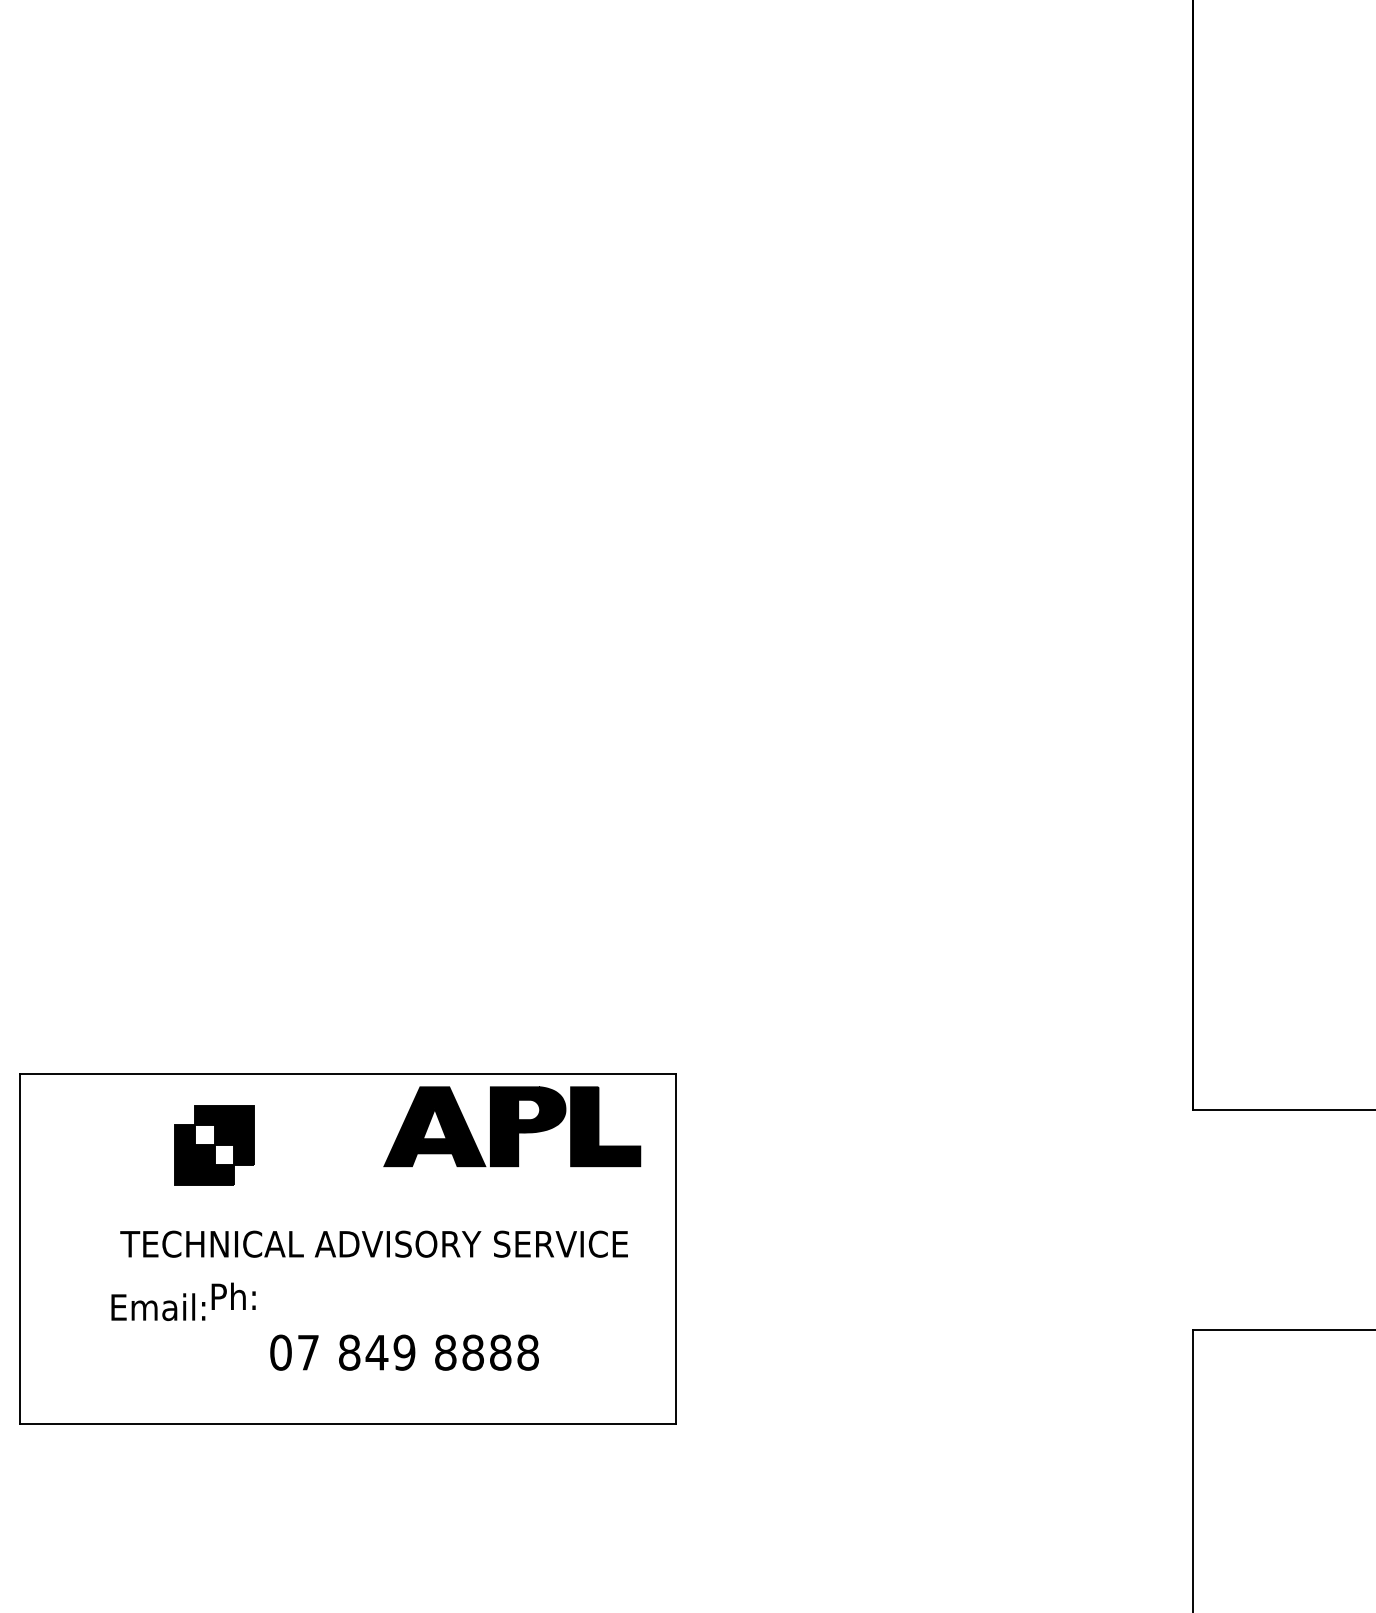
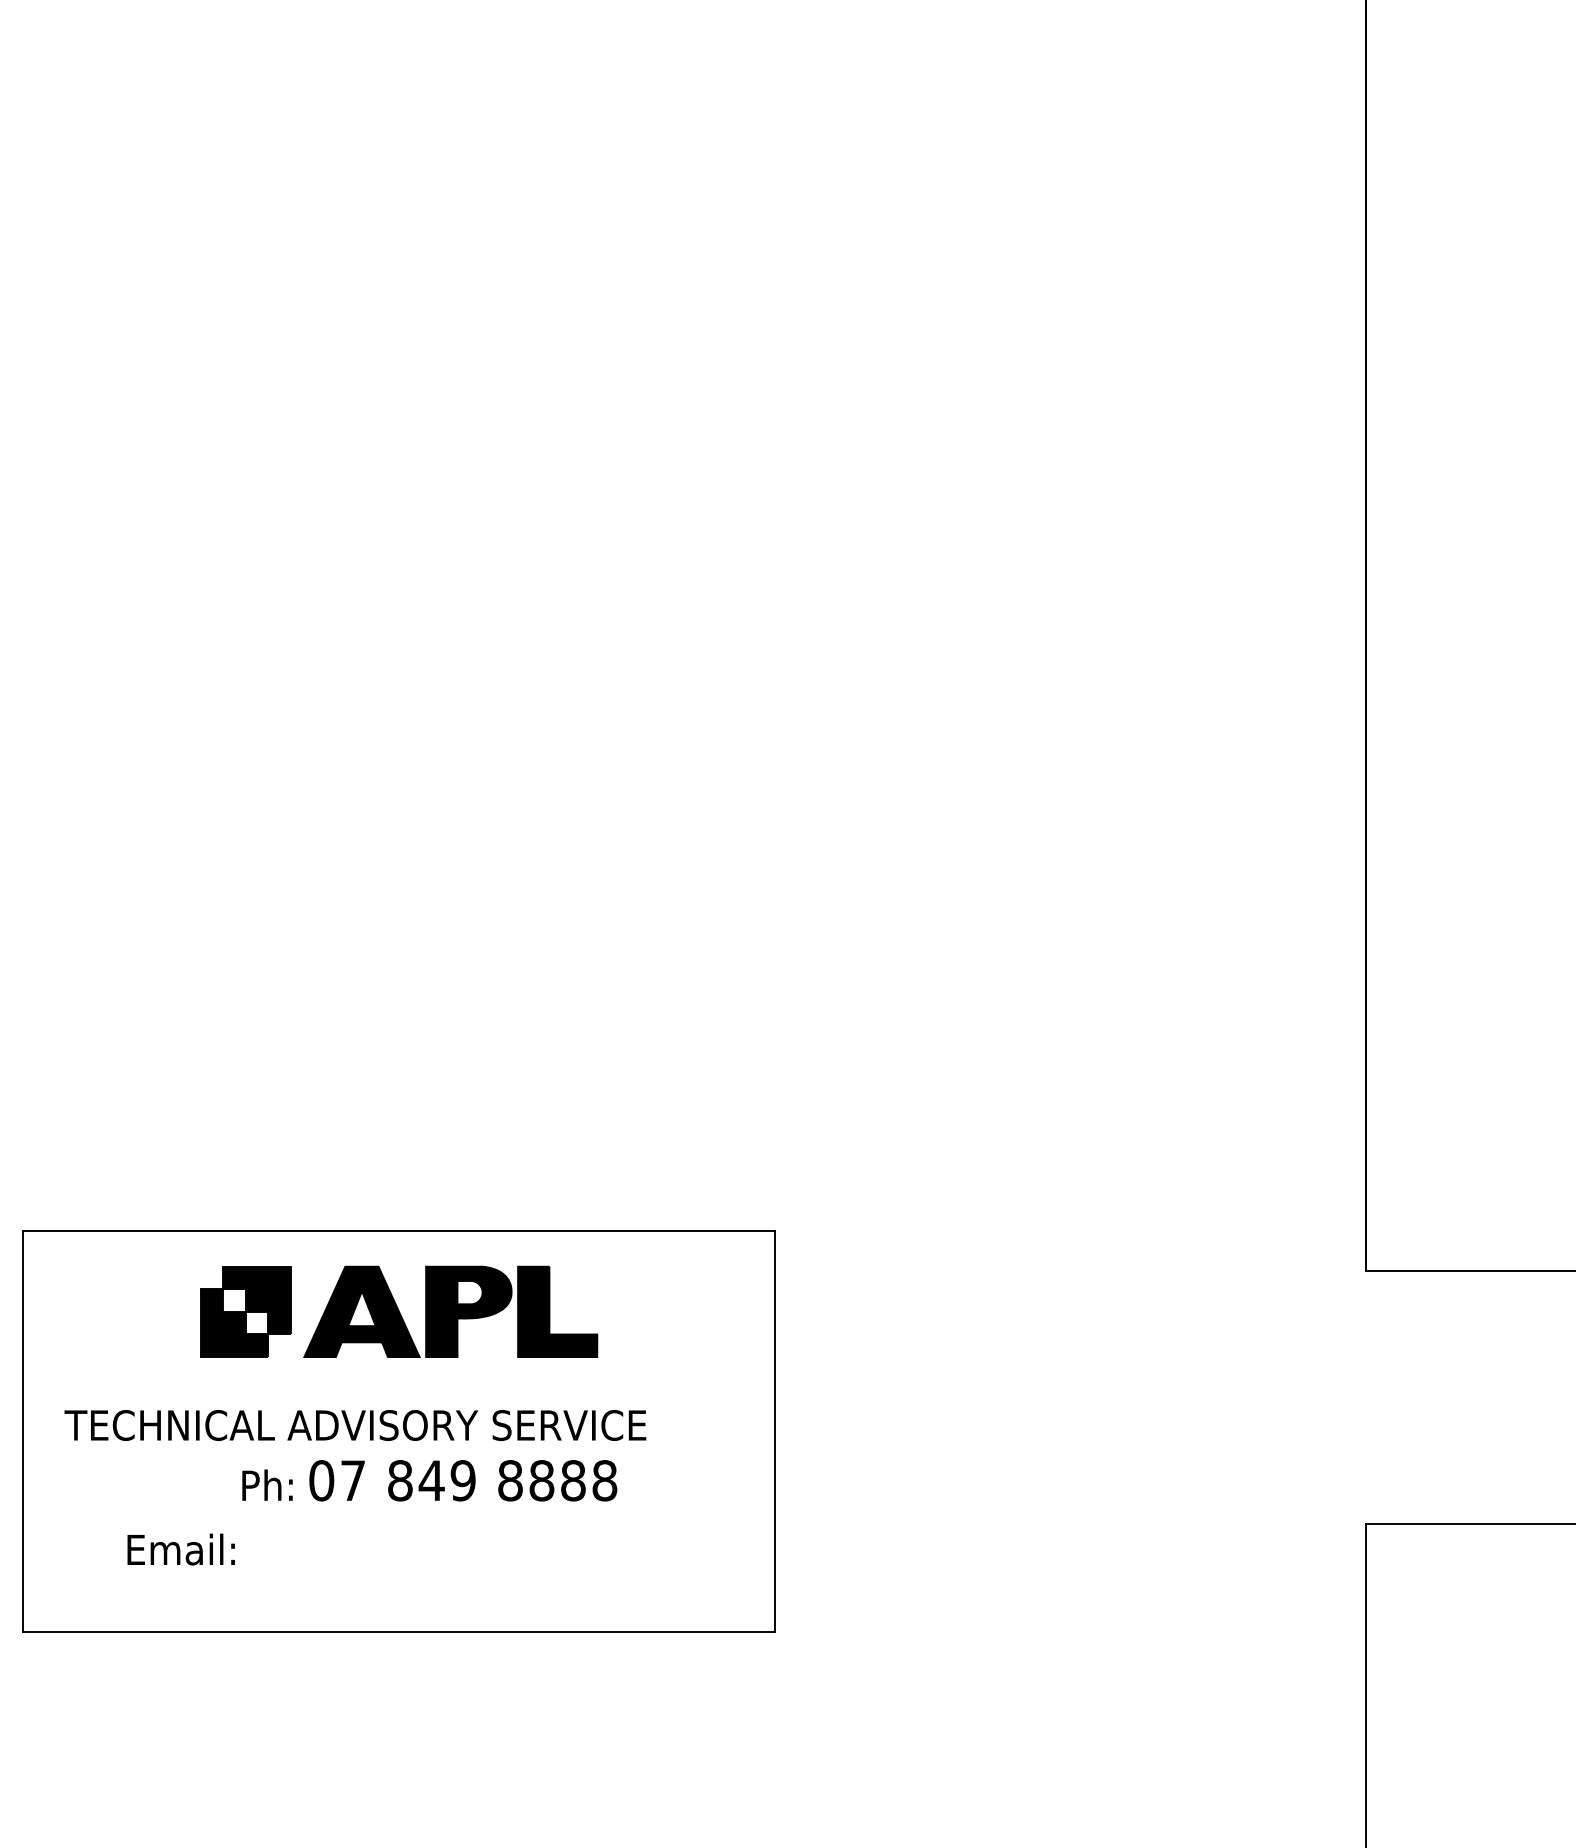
part: (512, 1126) -> (450, 1311), moved
text: (374, 1244) -> (355, 1425), moved
text: (157, 1307) -> (180, 1549), moved
text: (404, 1352) -> (463, 1480), moved

